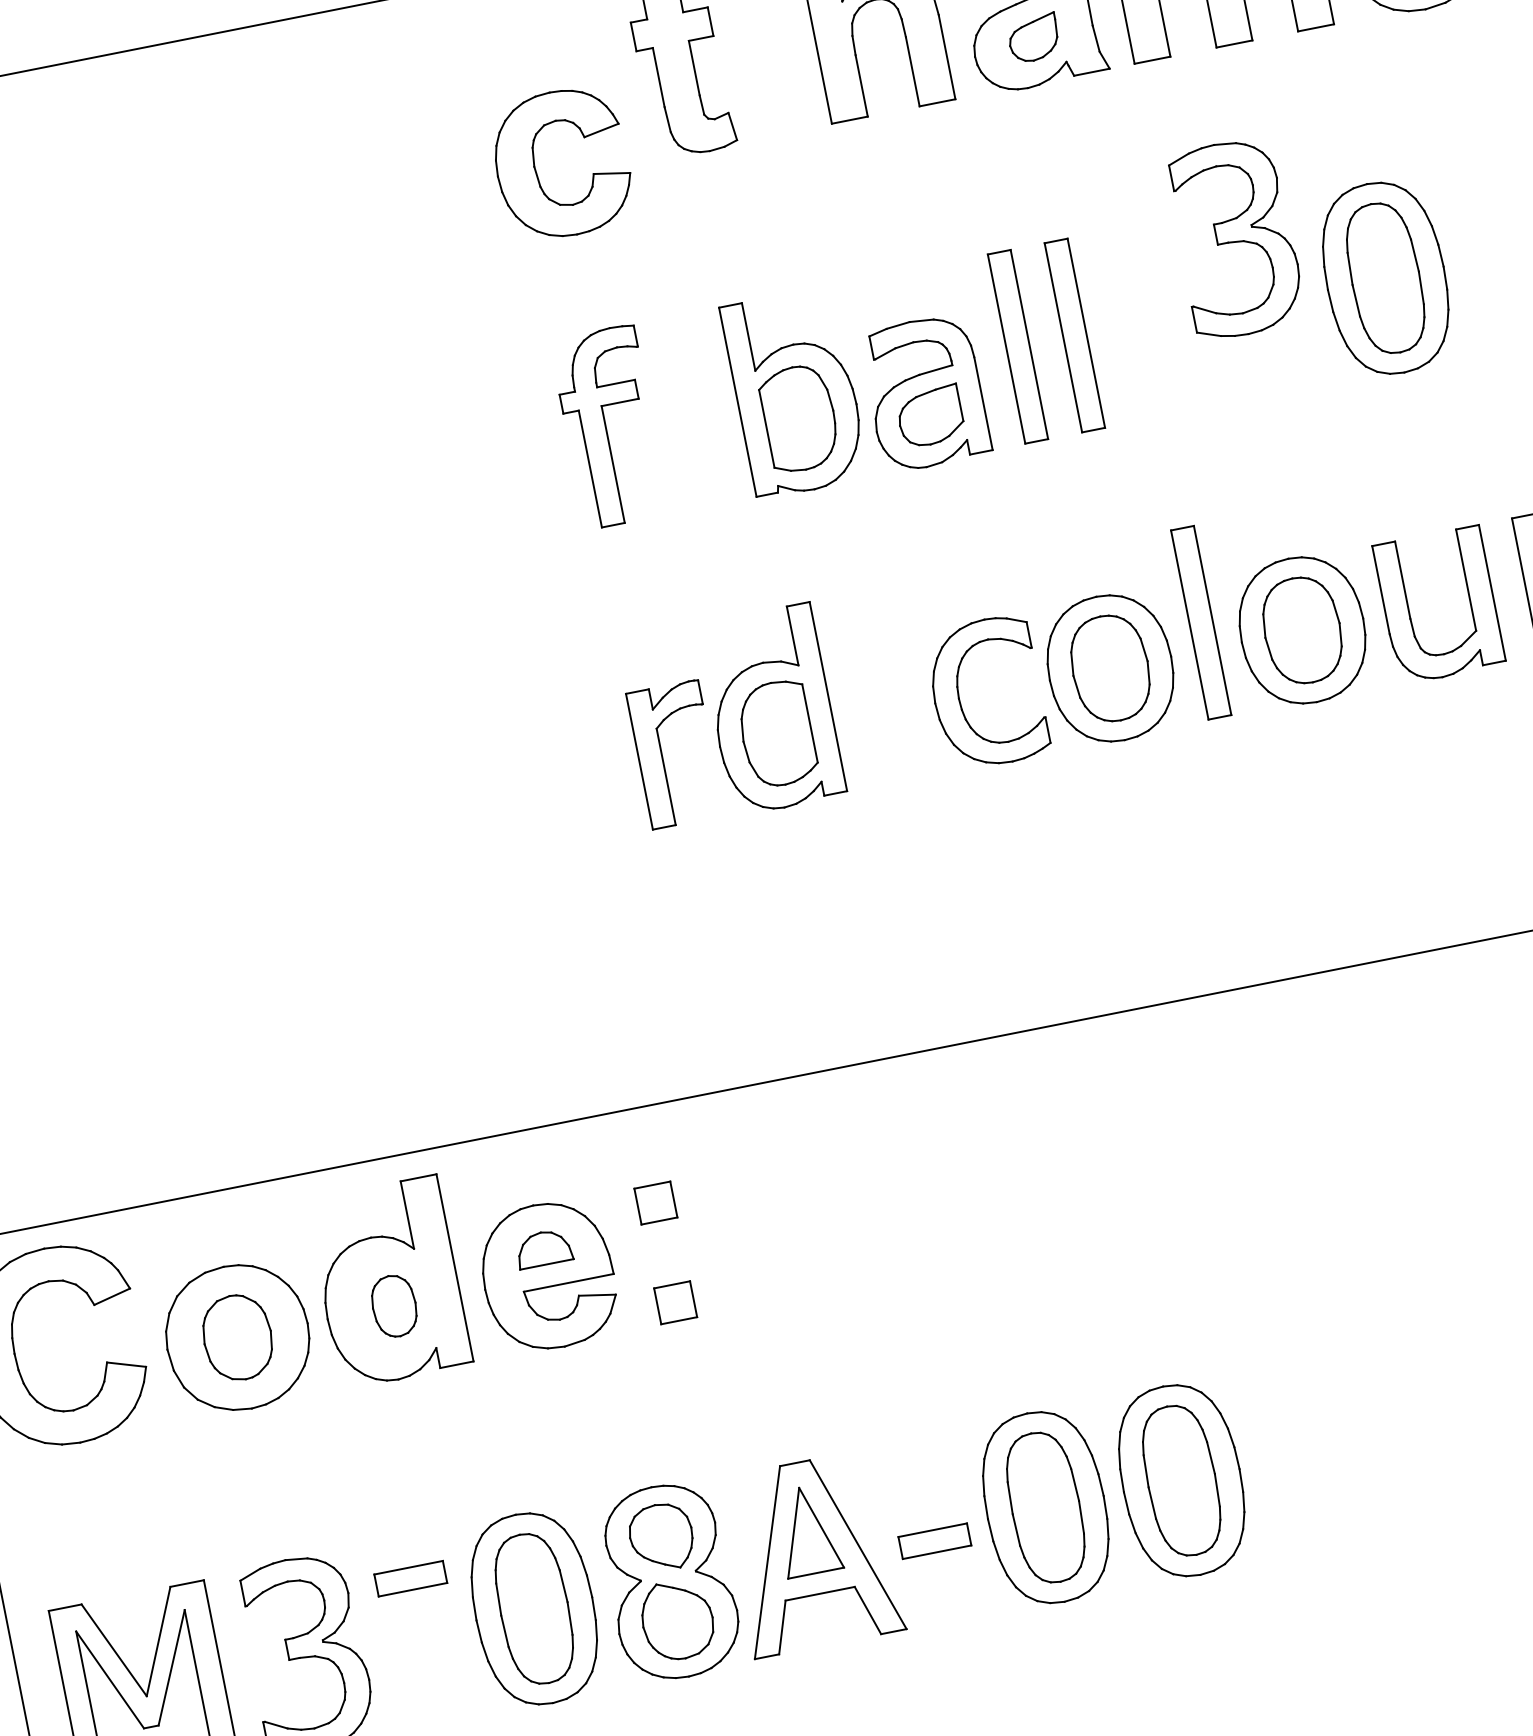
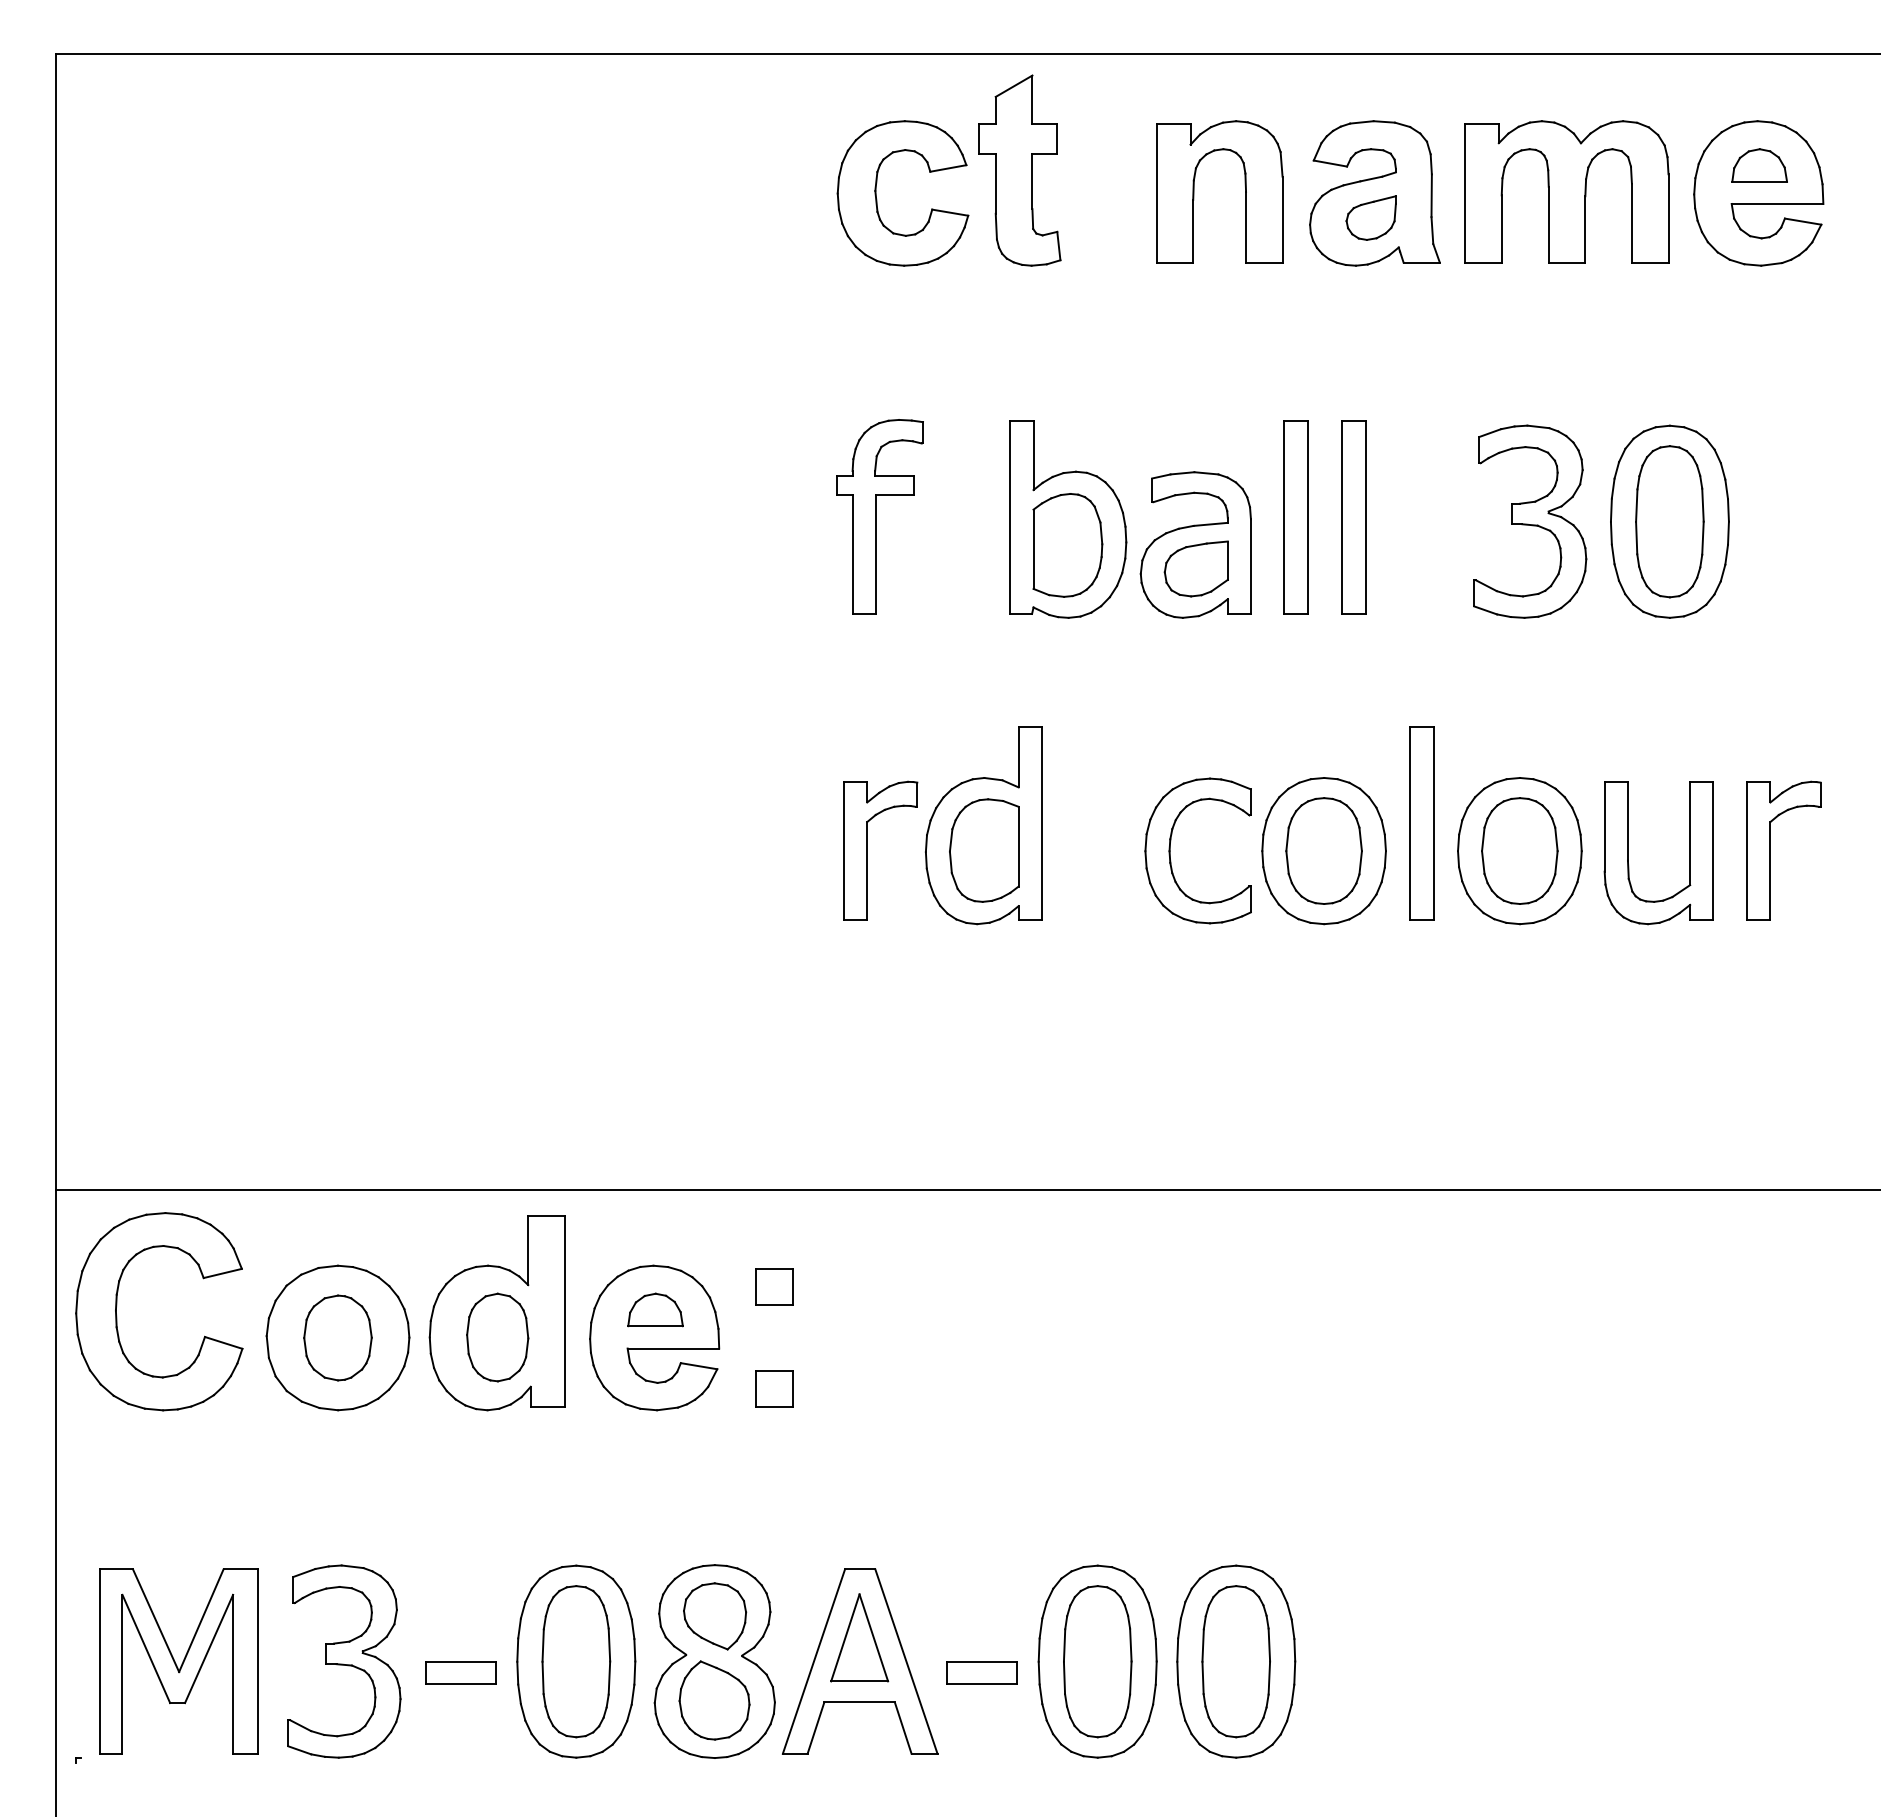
part: (538, 174) -> (877, 199), moved
part: (1235, 238) -> (1530, 521), moved
part: (394, 1306) -> (497, 1337), size x1.43
part: (410, 1578) -> (460, 1672), moved

